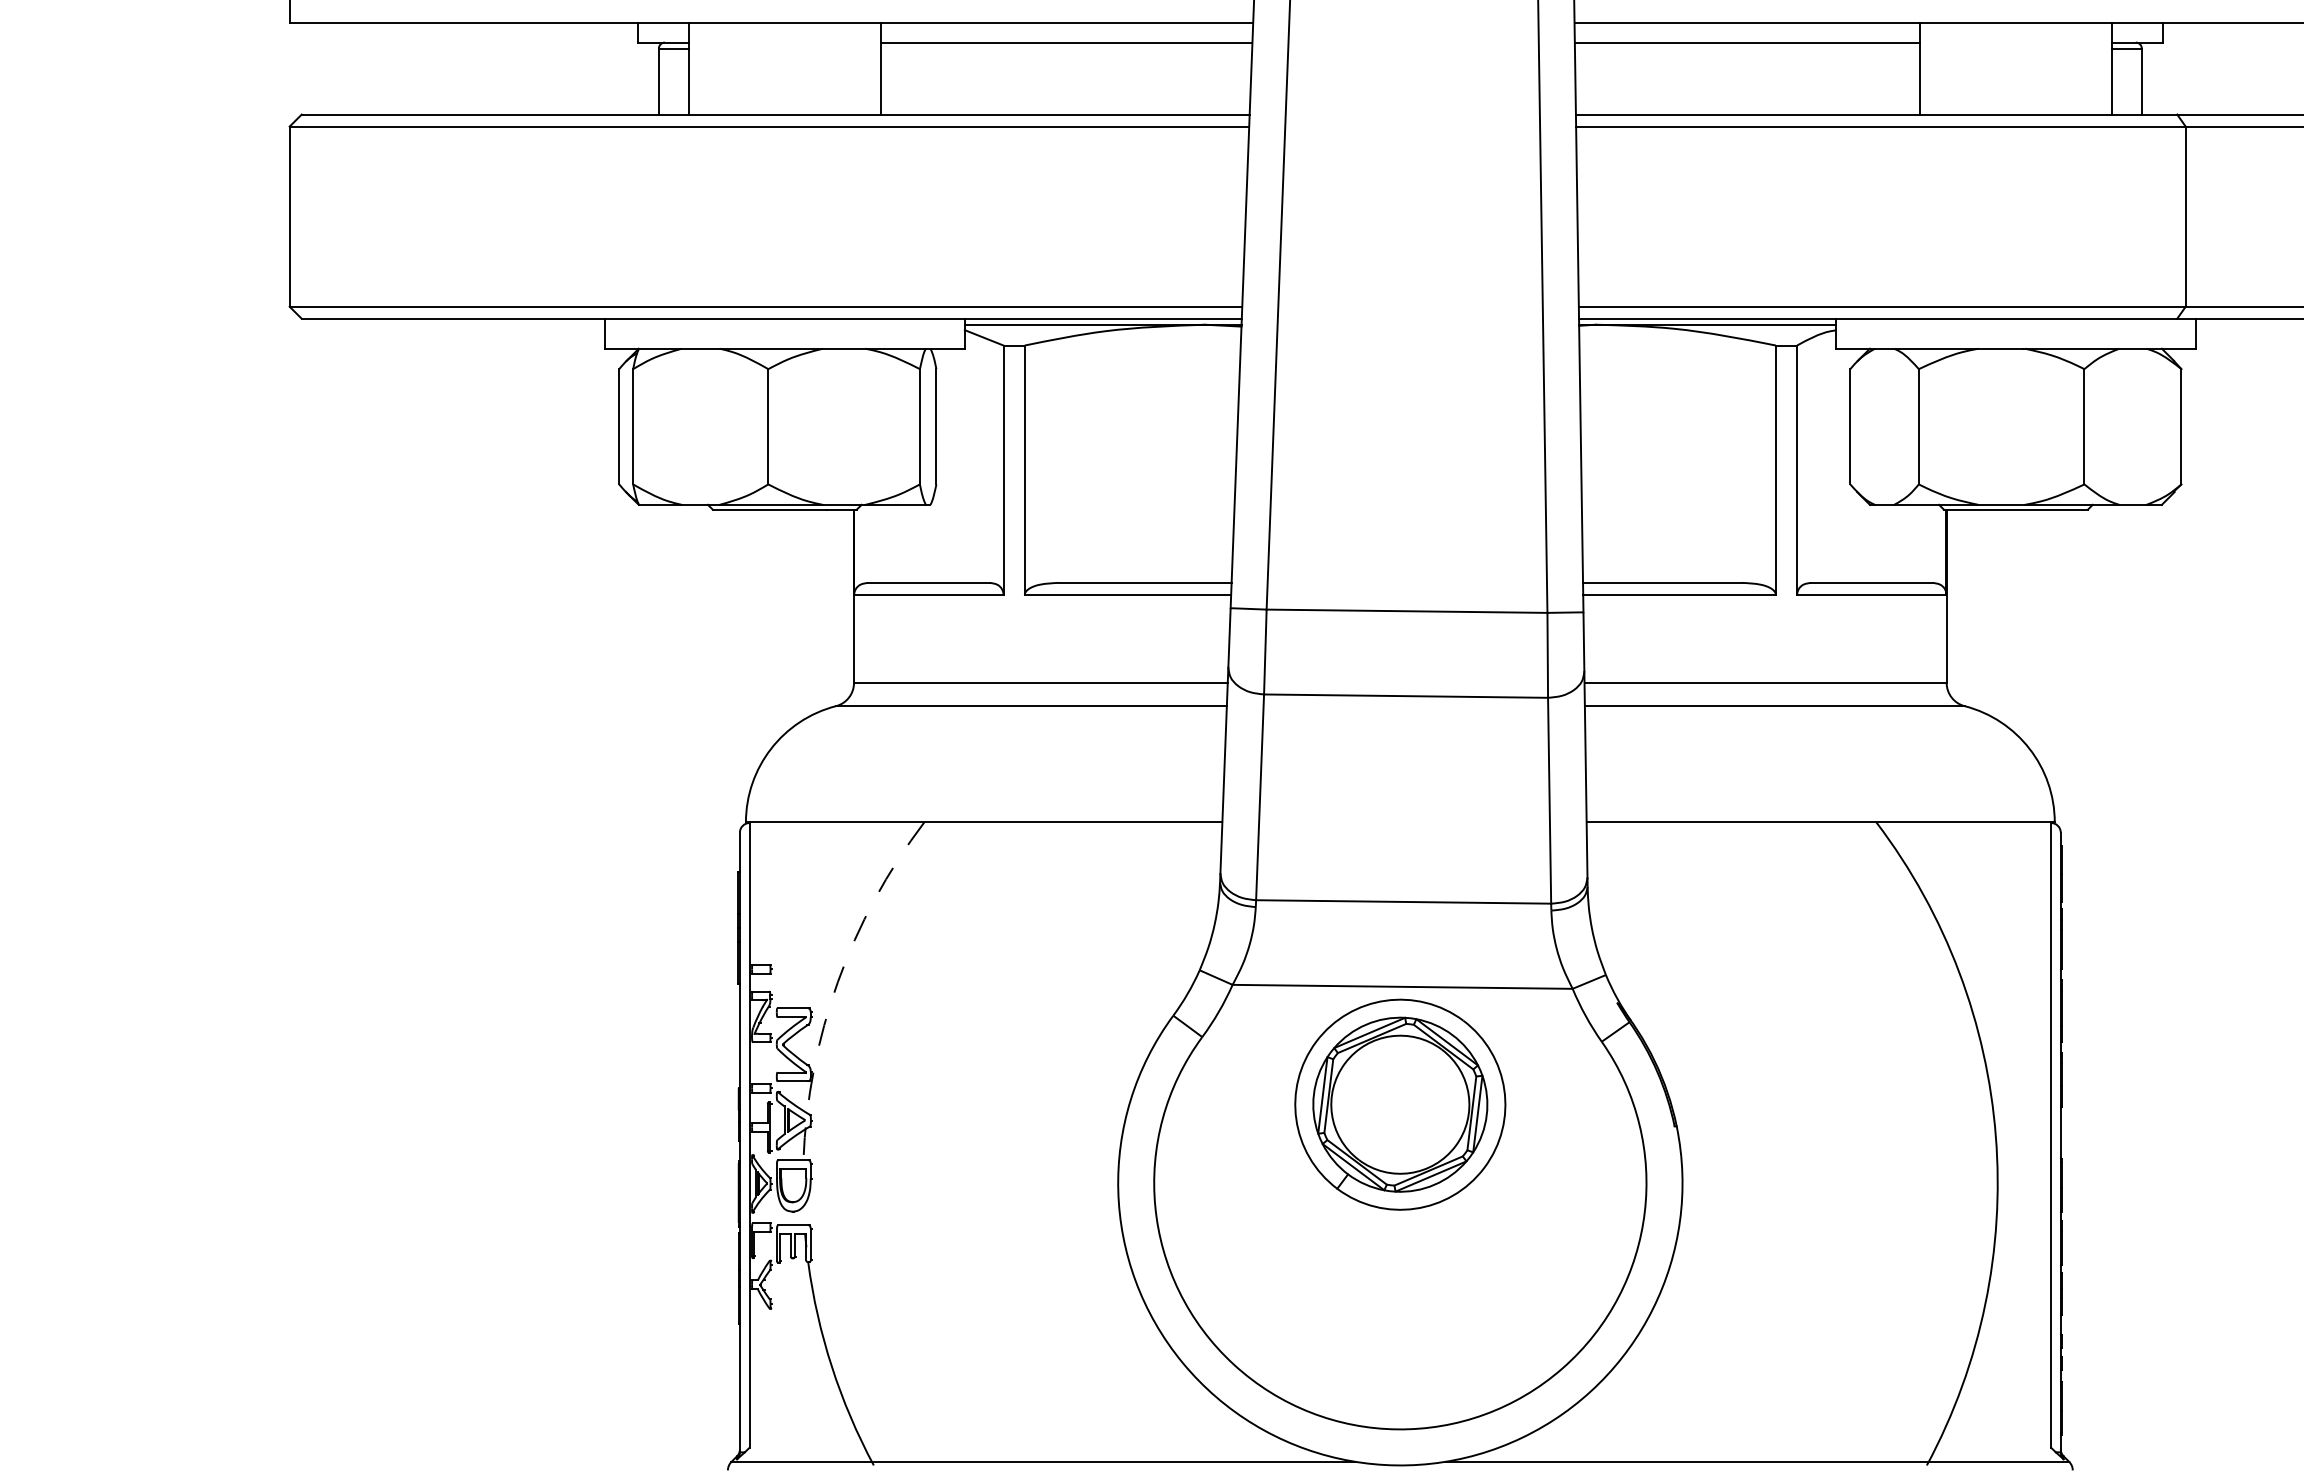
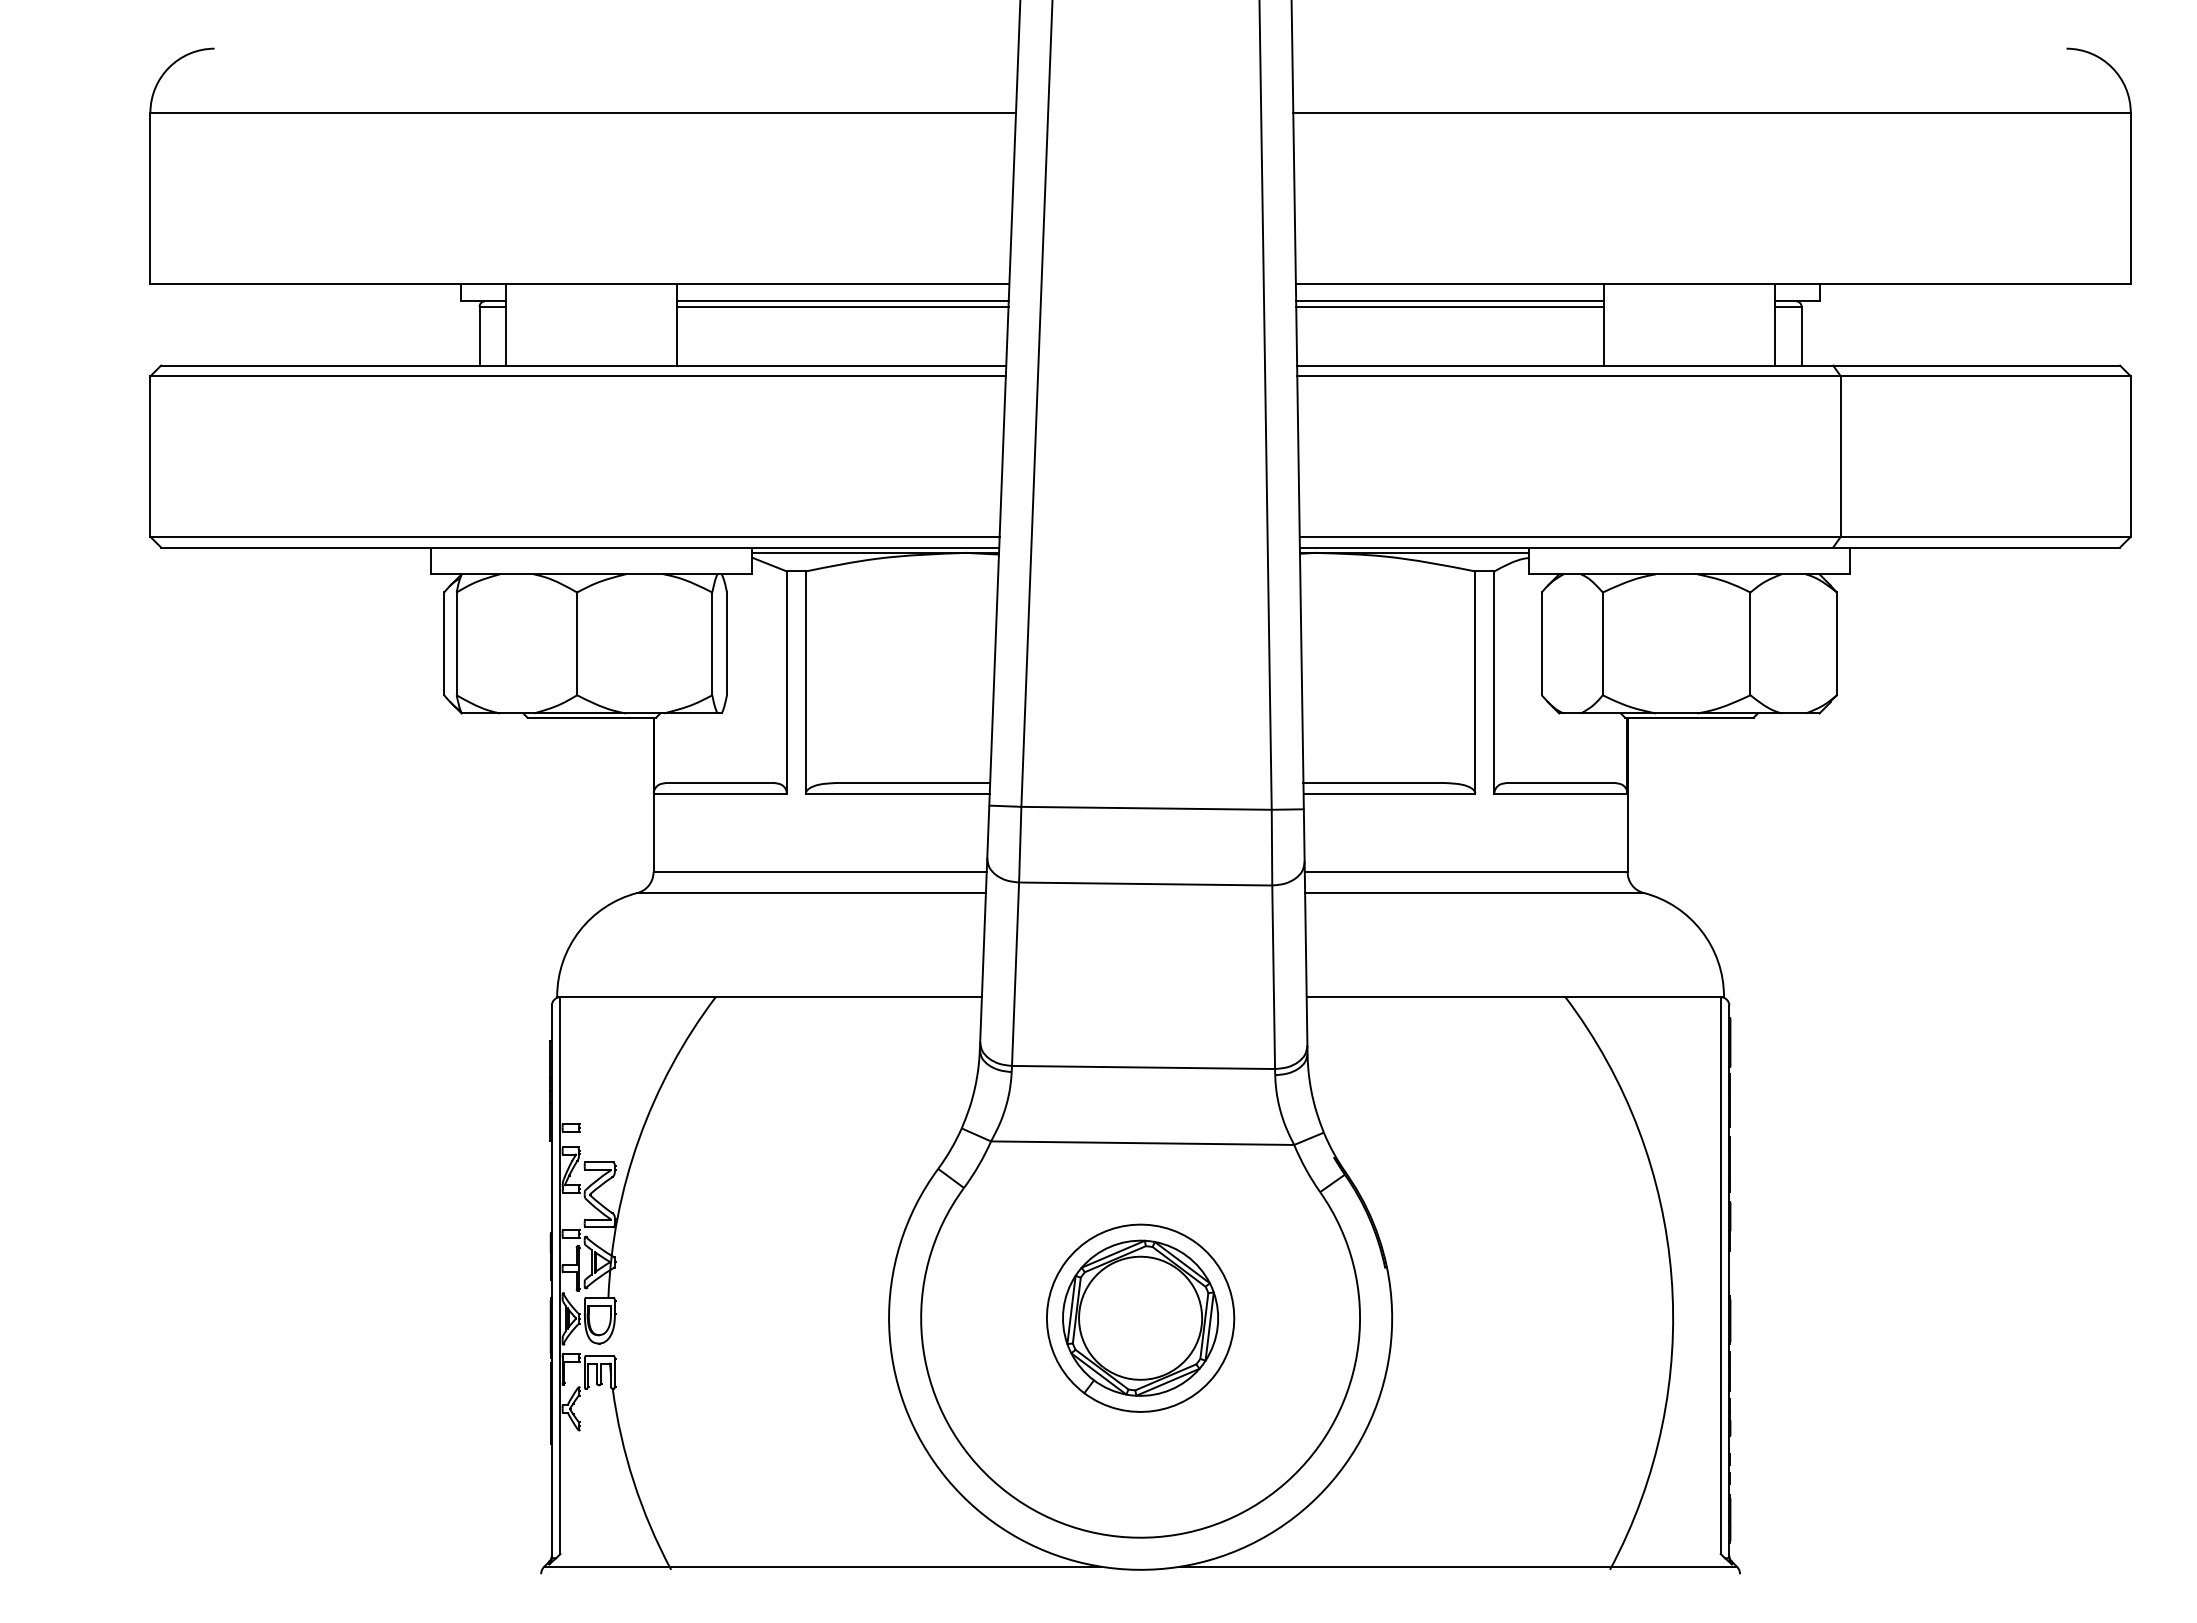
line: (1065, 48) -> (842, 306), added
line: (1746, 48) -> (1449, 306), added
arc: (838, 981) -> (639, 1138), dashed -> solid
part: (1400, 1103) -> (1140, 1317), moved

